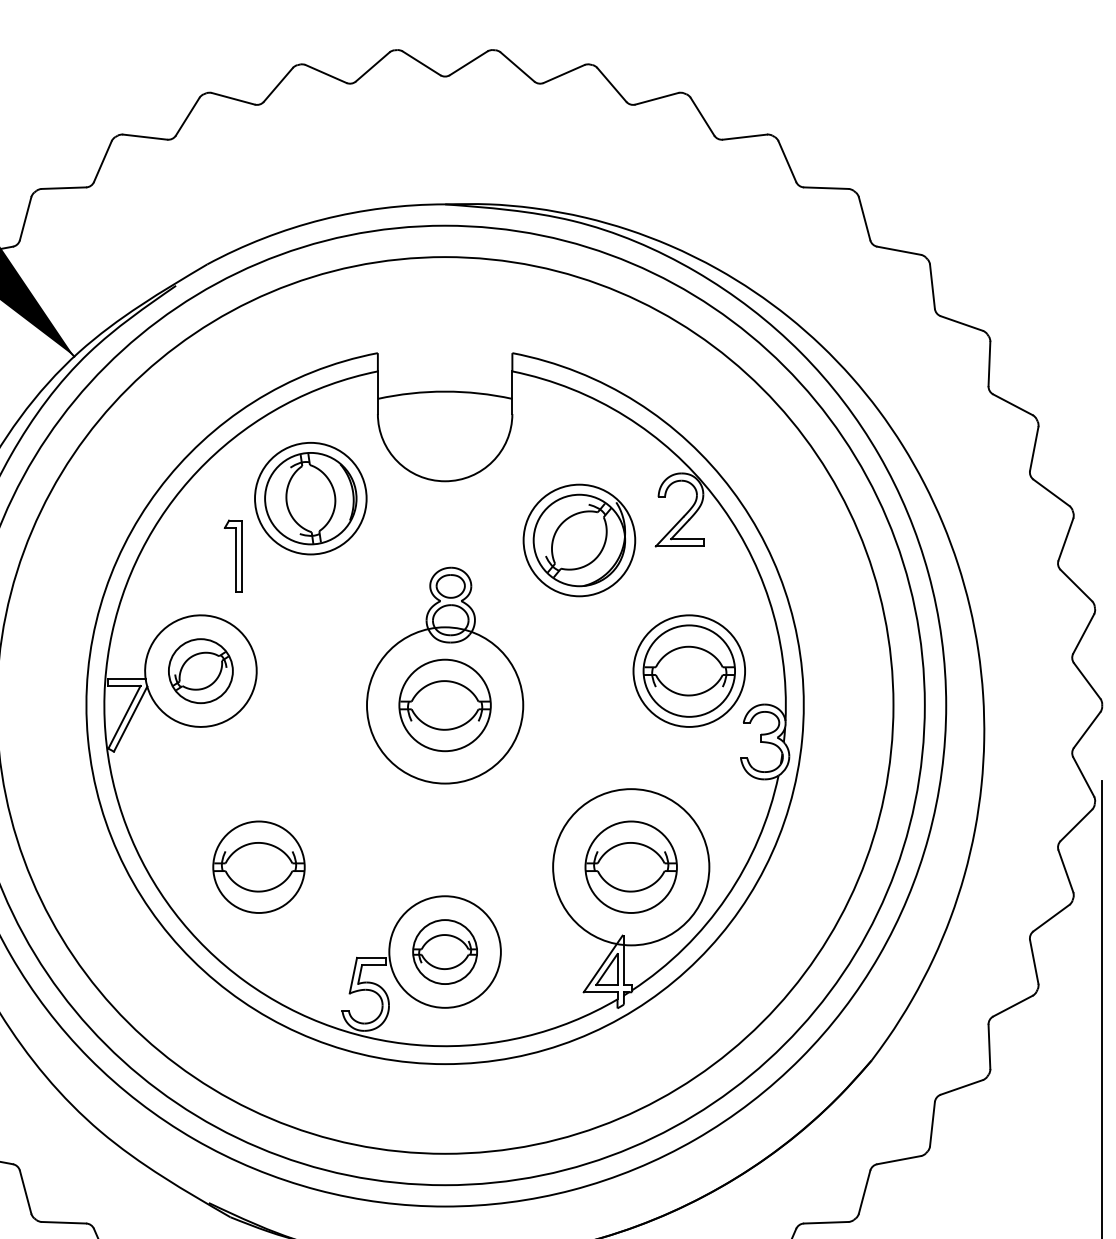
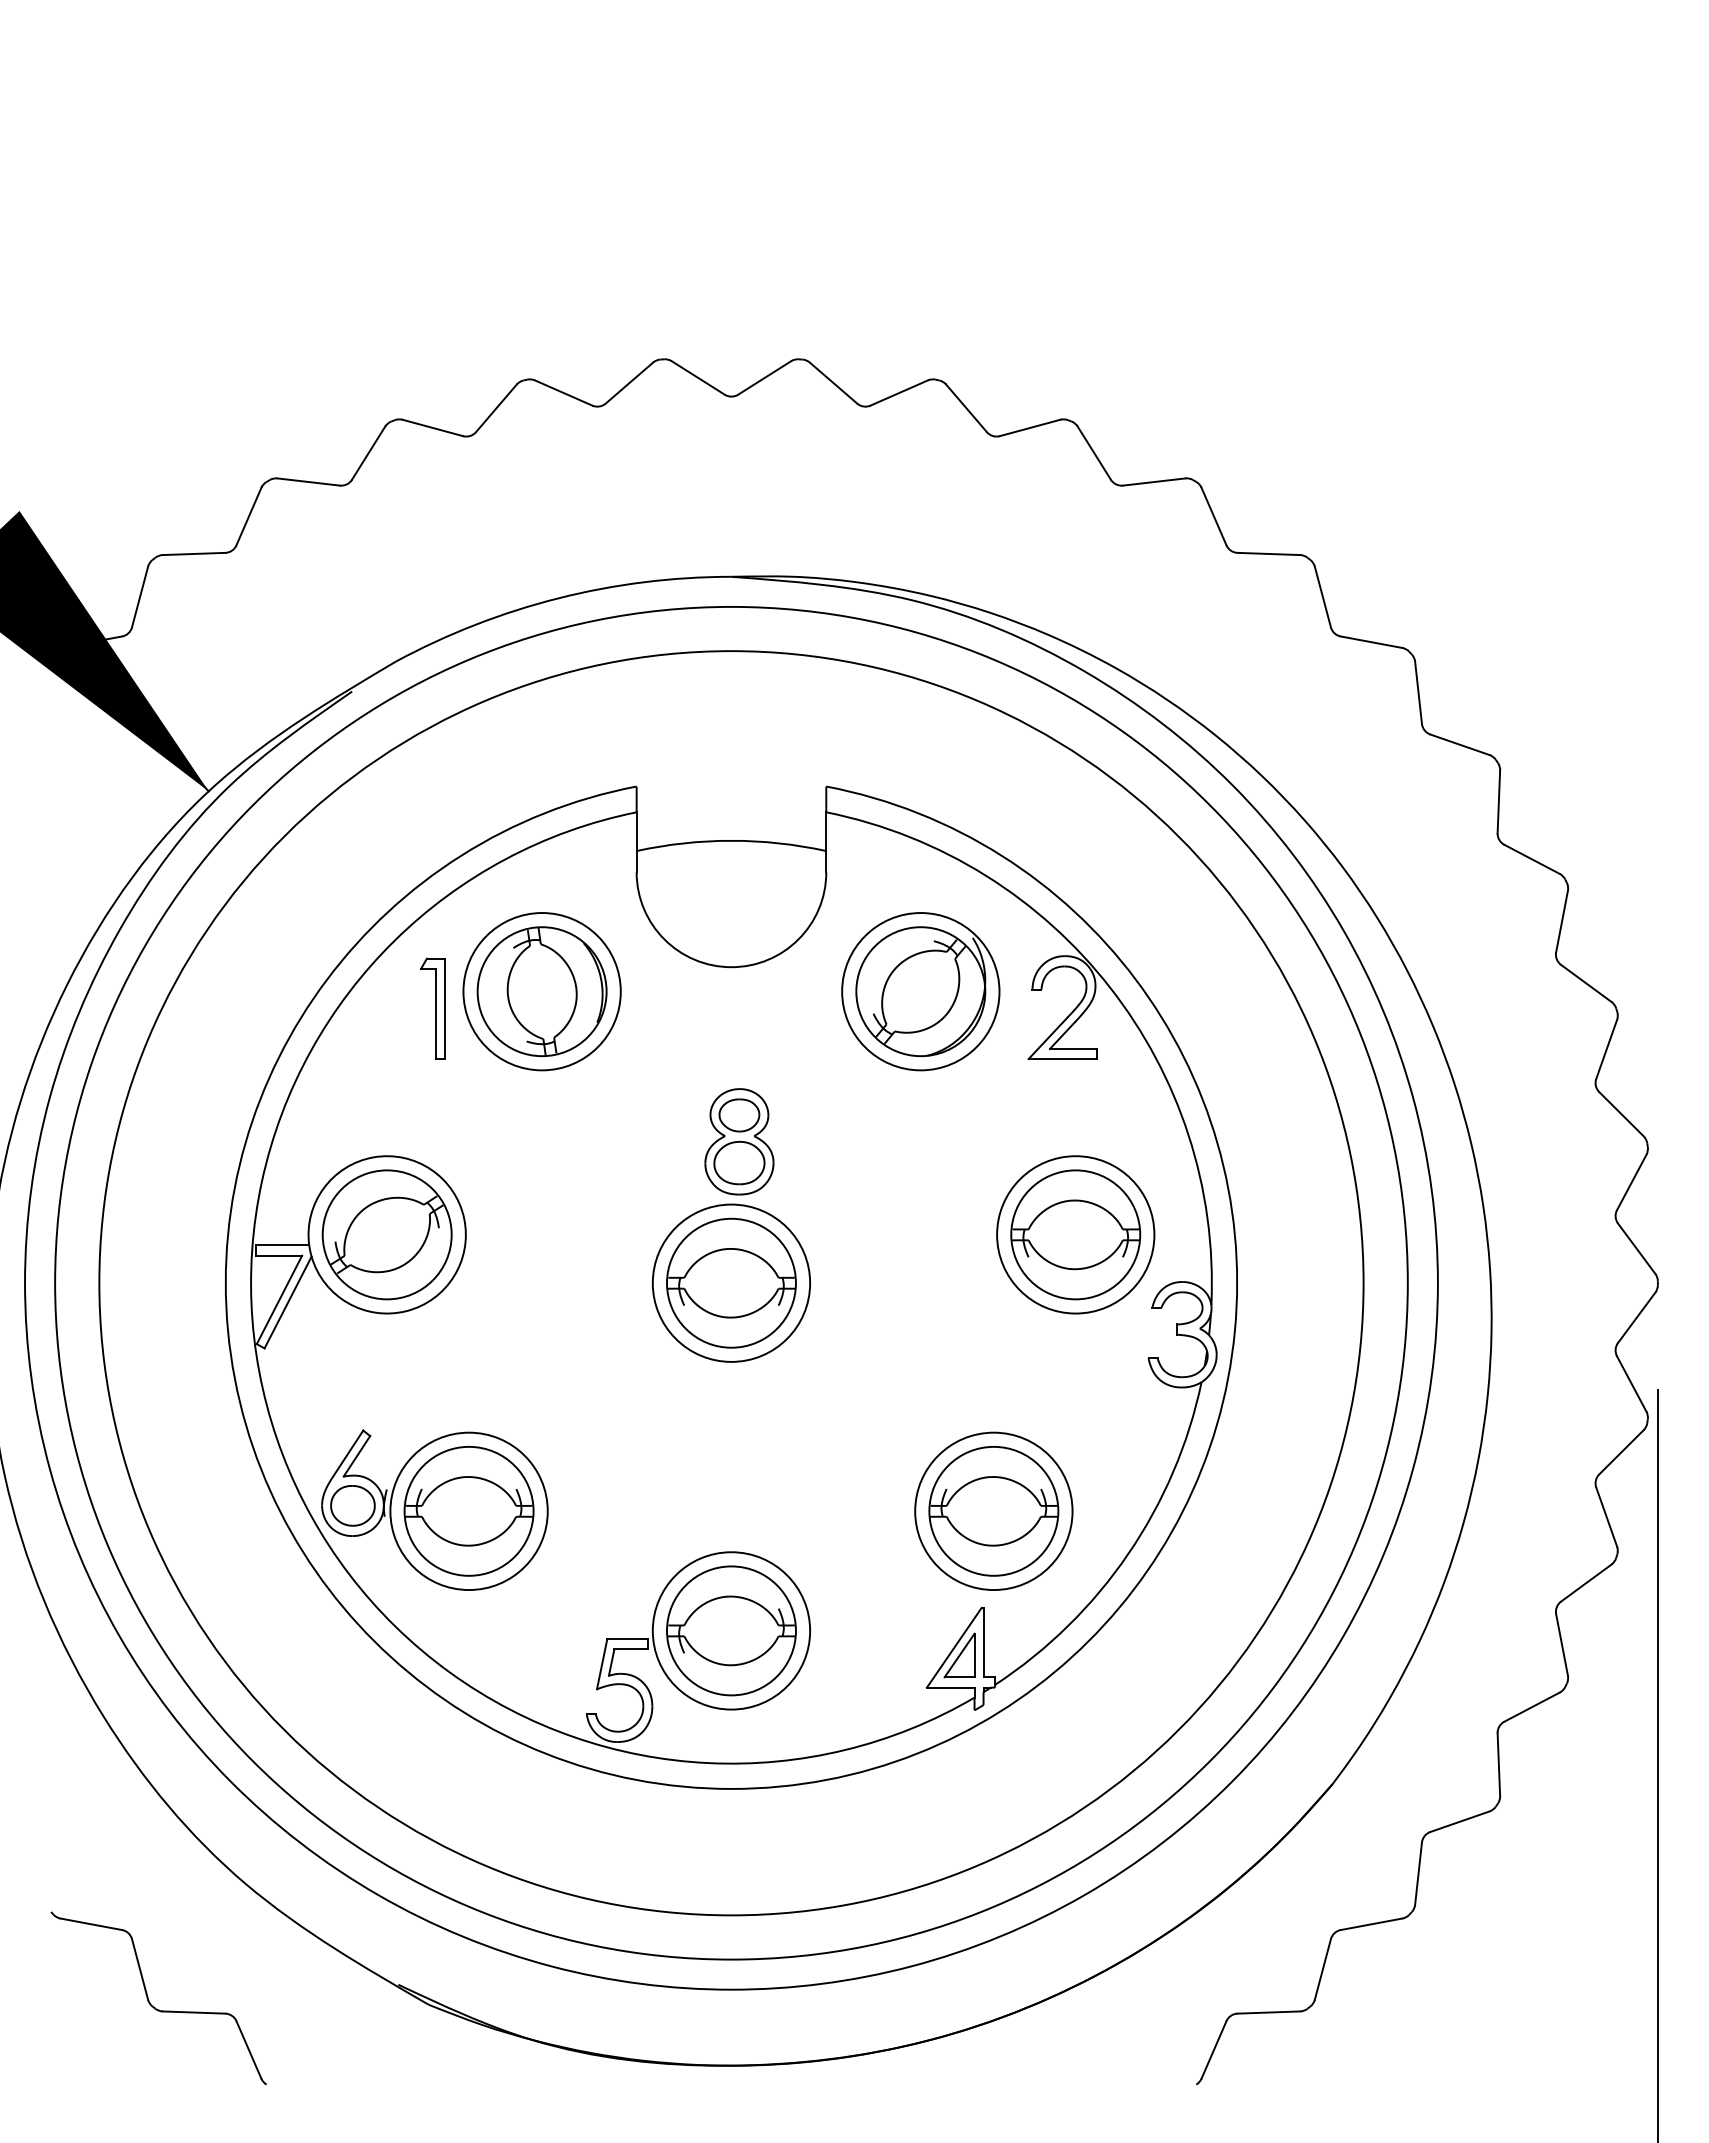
part: (579, 540) -> (920, 991), moved
part: (233, 555) -> (432, 1008), moved
part: (200, 670) -> (386, 1234), size x1.43
circle: (445, 704) -> (731, 1282), size x0.71
part: (234, 865) -> (434, 1509), added
circle: (630, 867) -> (993, 1511), size x0.71
part: (445, 951) -> (731, 1630), size x1.43

